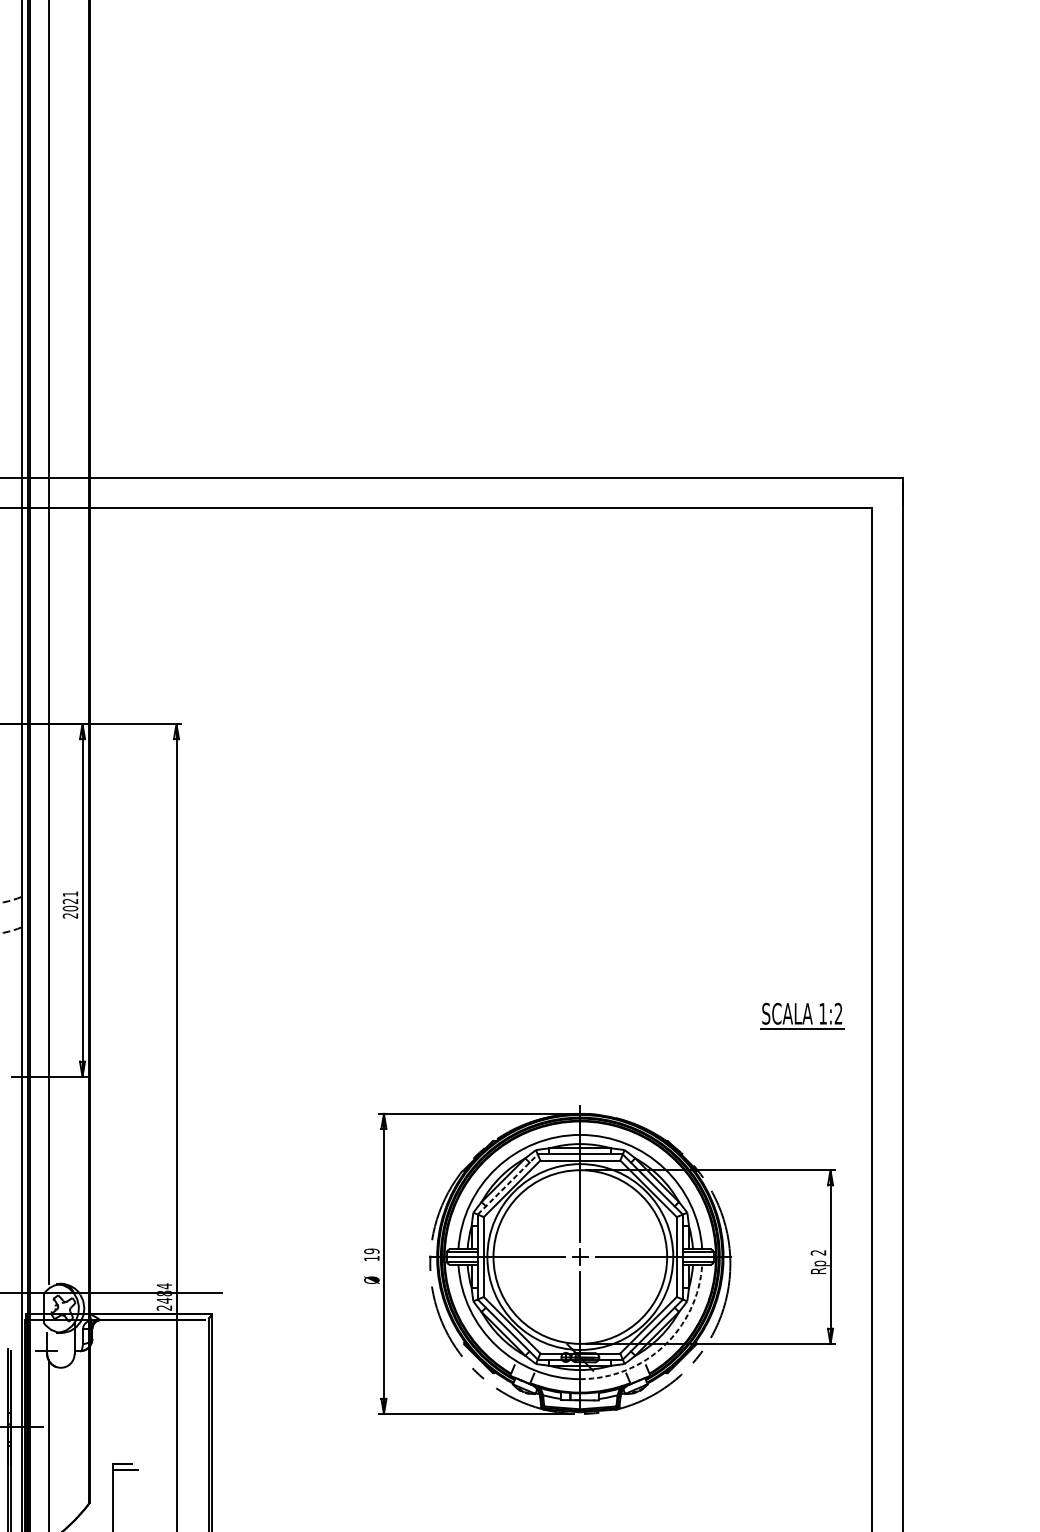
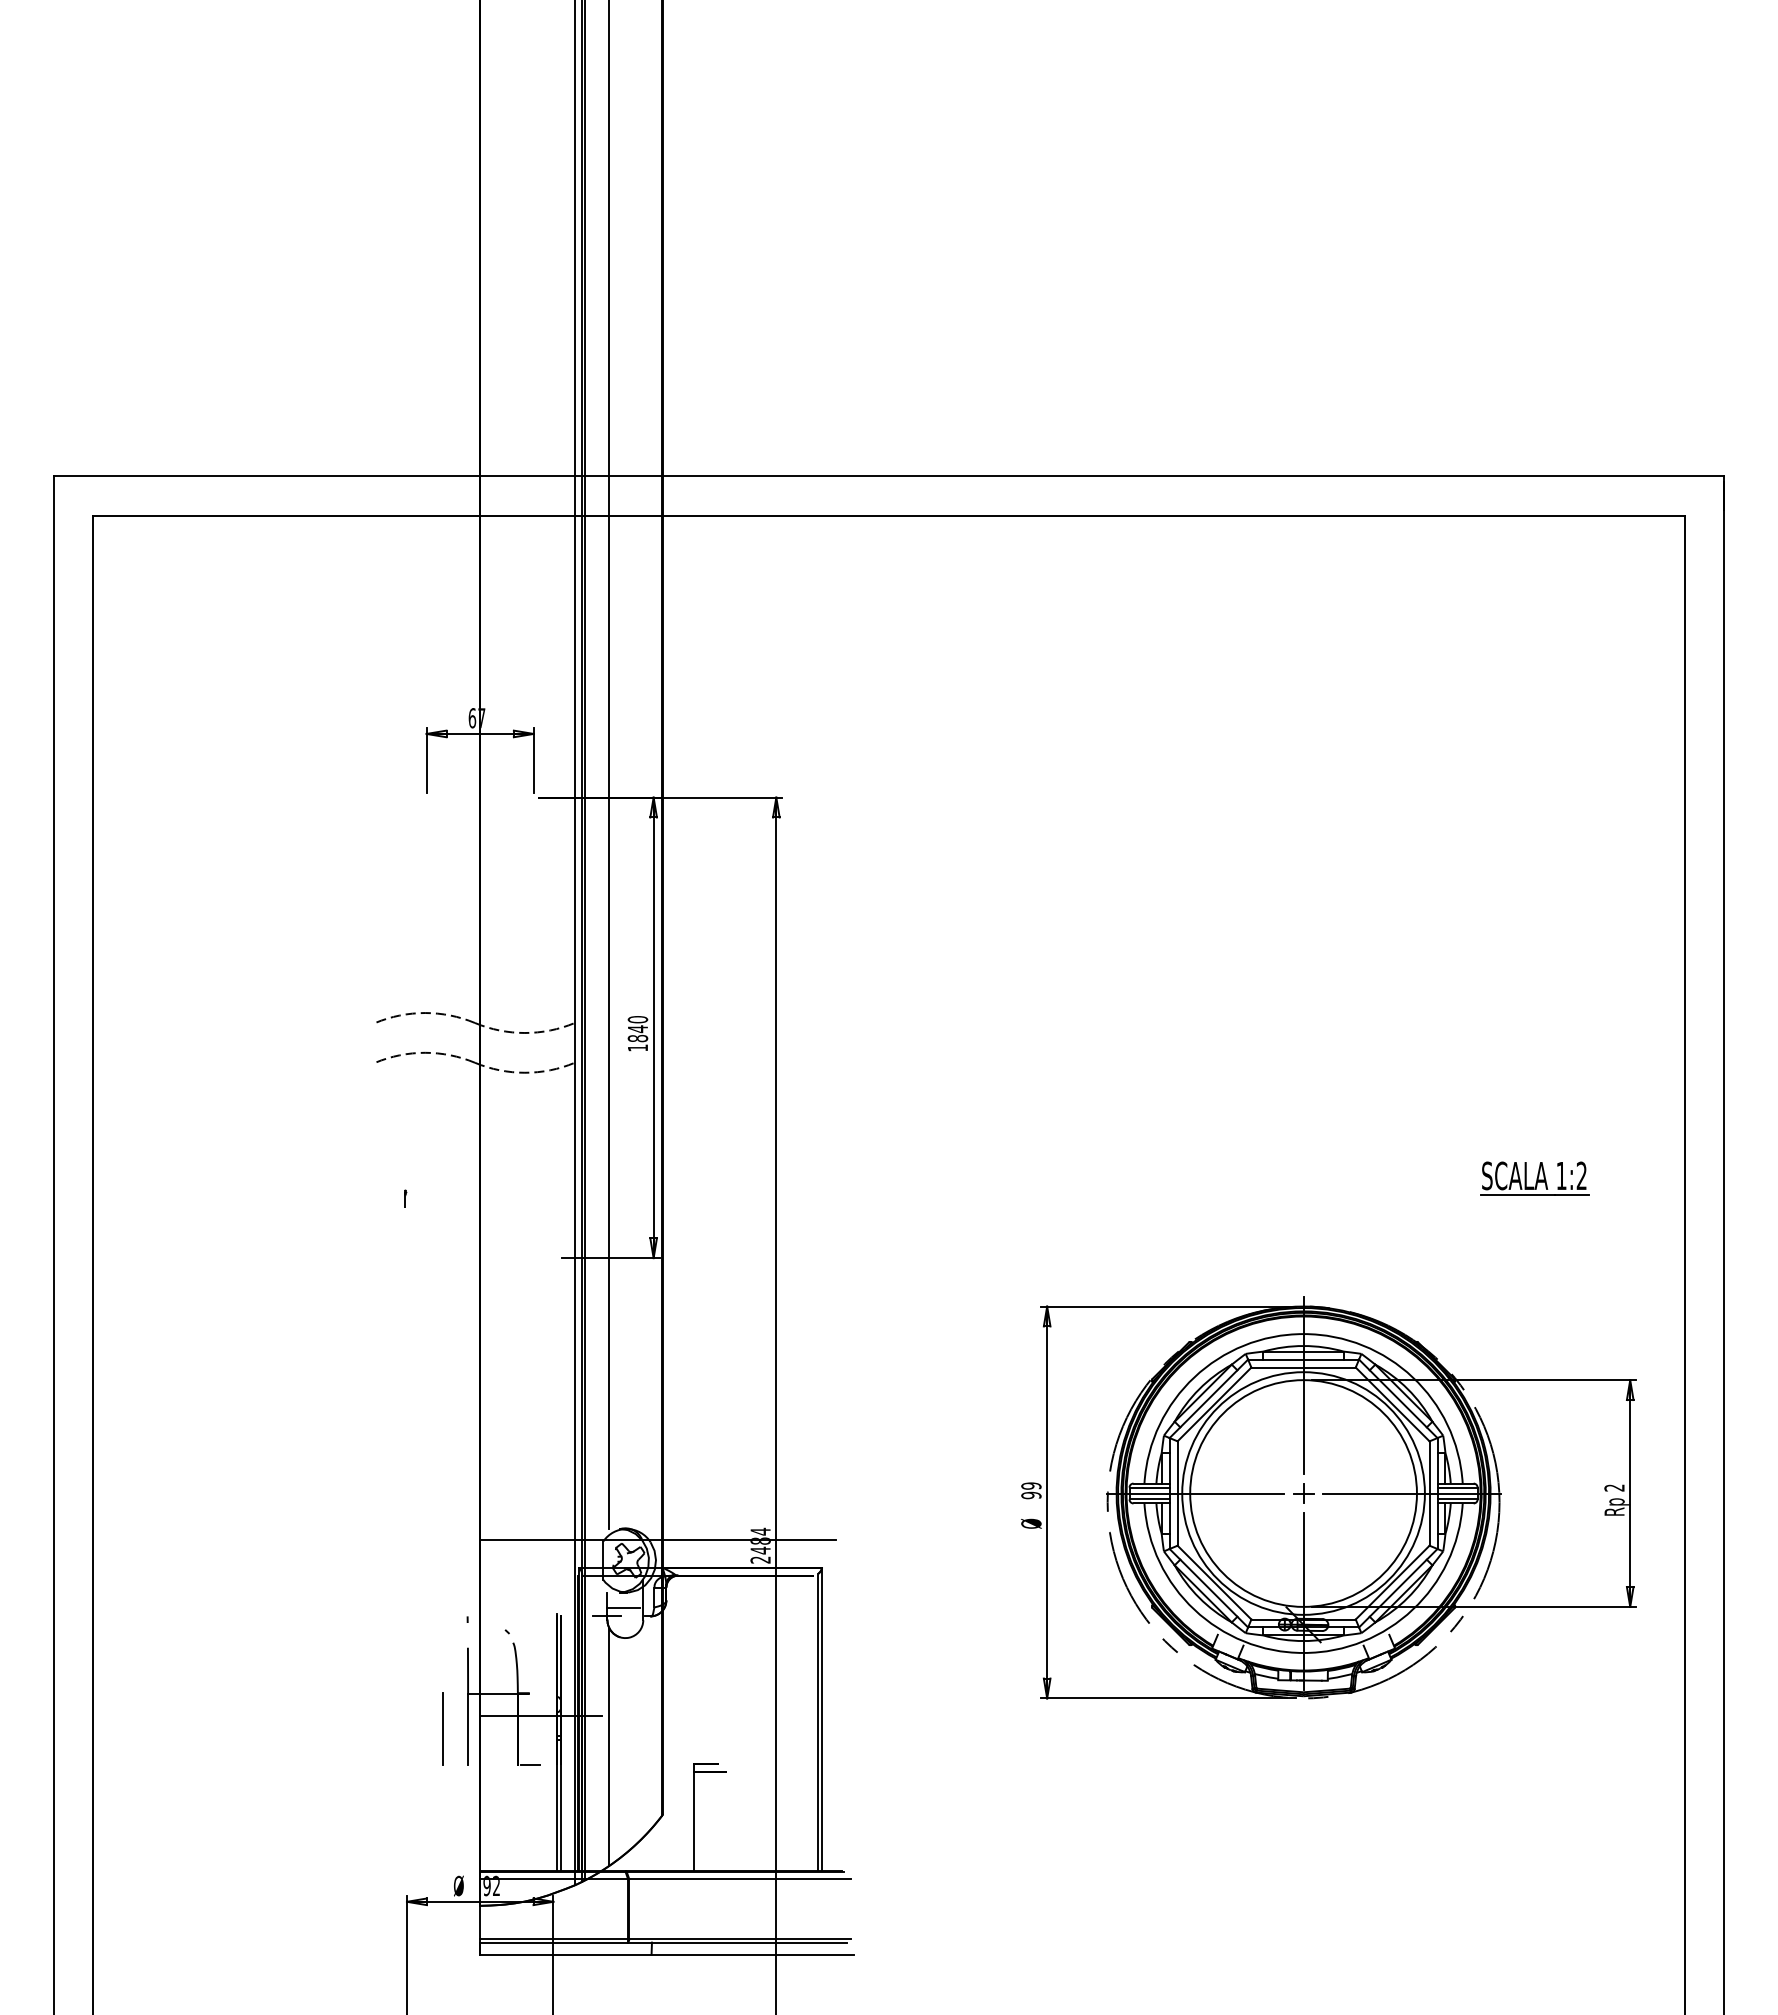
text: (70, 904) -> (637, 1033), 2021 -> 1840
part: (802, 1015) -> (1534, 1178), moved
line: (508, 1184) -> (1209, 1398), dashed -> solid
text: (371, 1258) -> (1031, 1495), 19 -> 99
line: (59, 1345) -> (623, 1608), added
arc: (663, 1345) -> (1412, 1609), dashed -> solid

